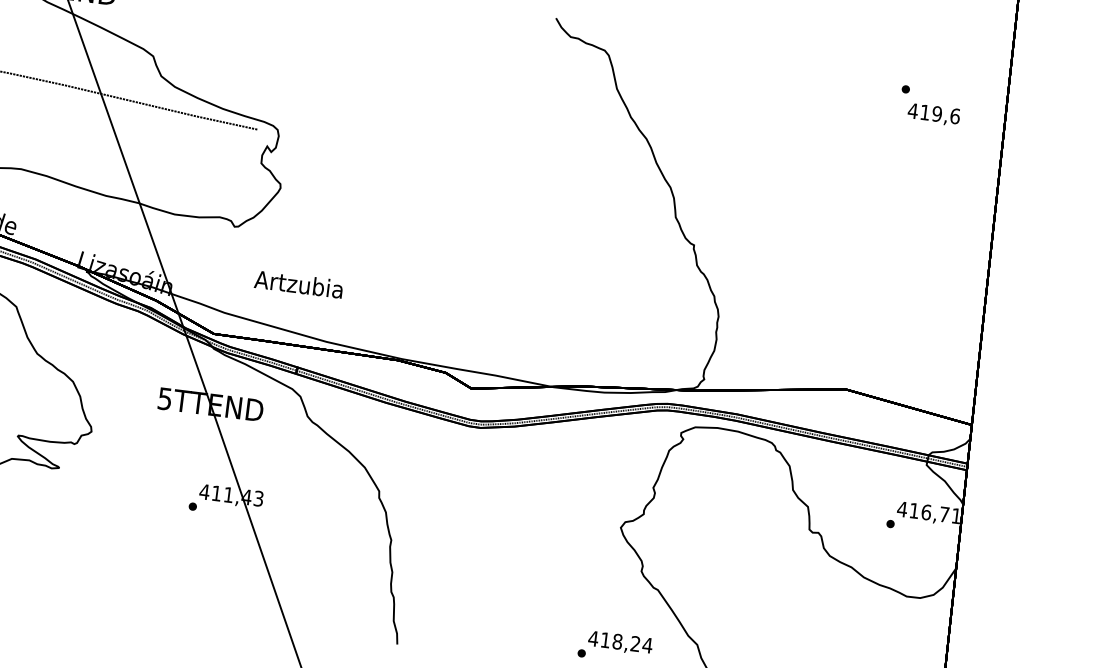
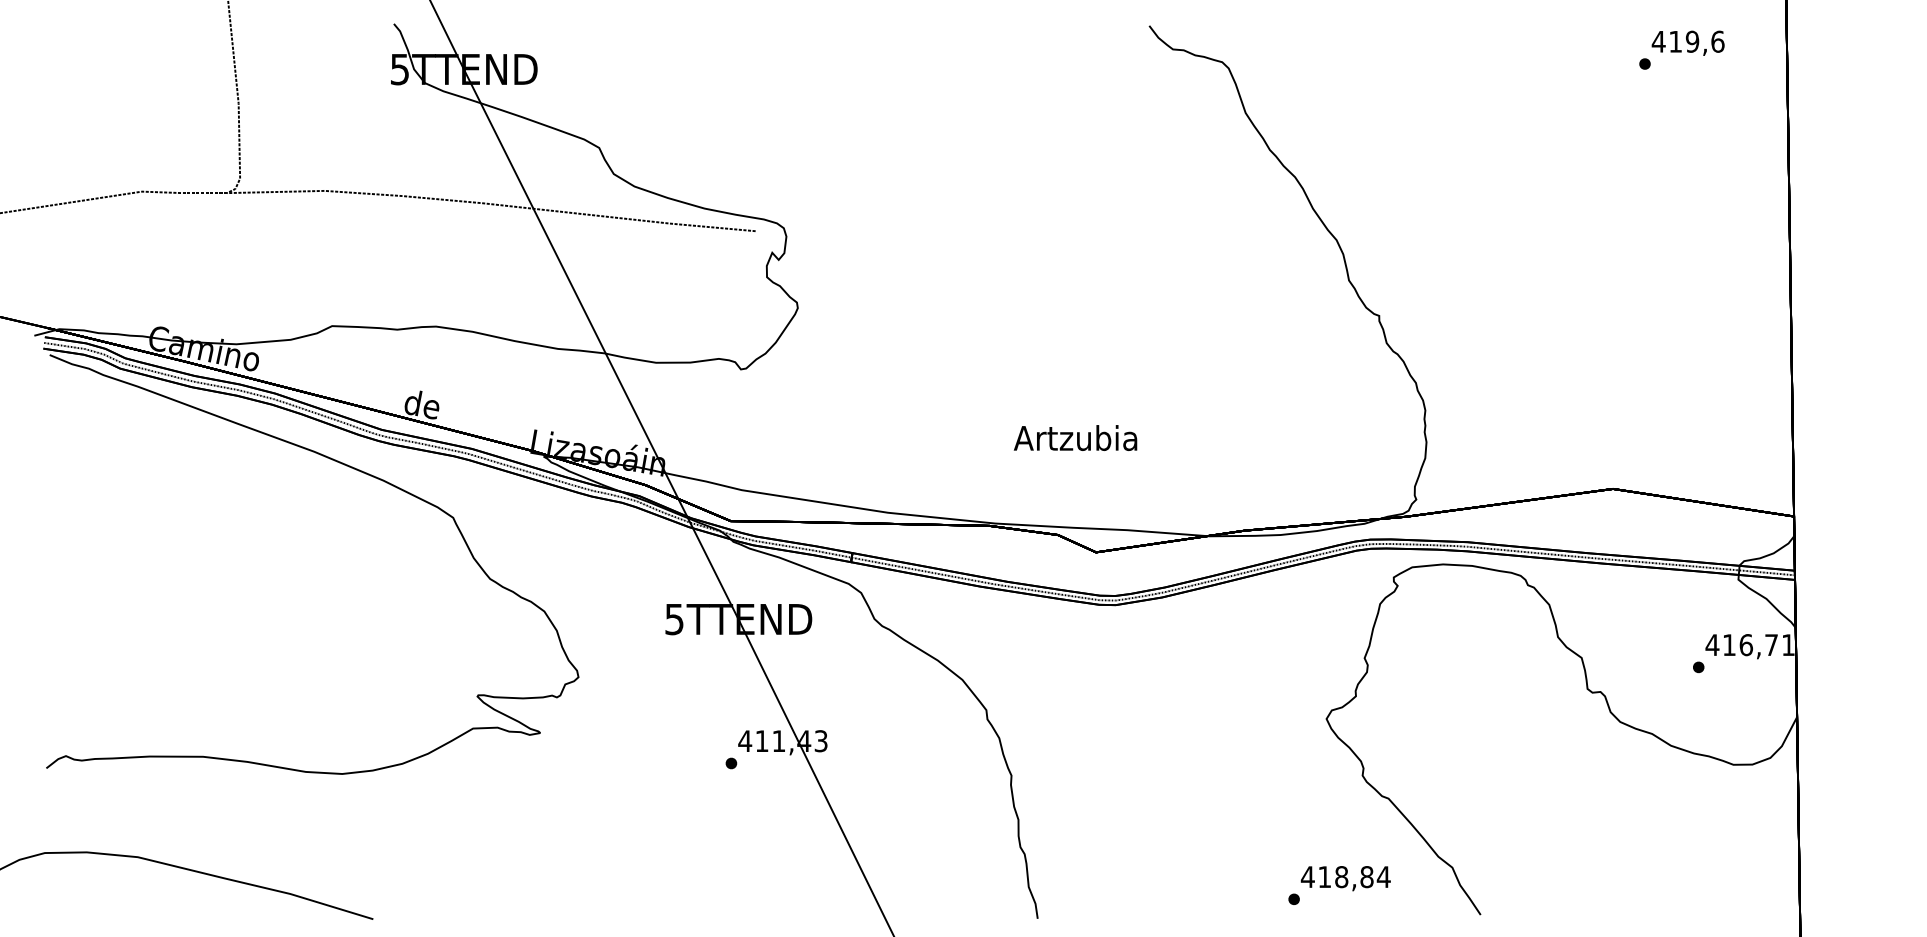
text: (933, 114) -> (1687, 42), moved
text: (298, 283) -> (1075, 437), moved
text: (635, 644) -> (1366, 877), 418,24 -> 418,84

